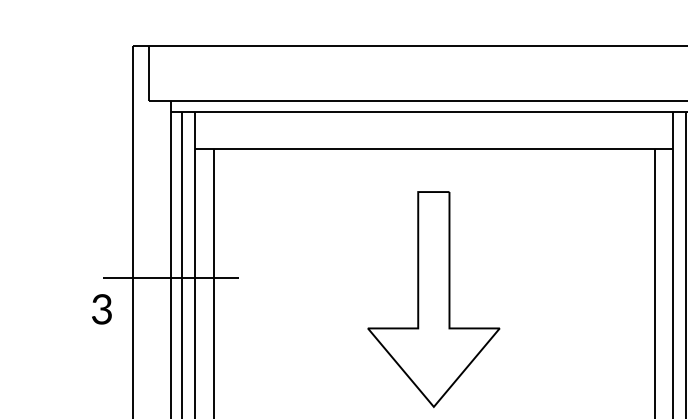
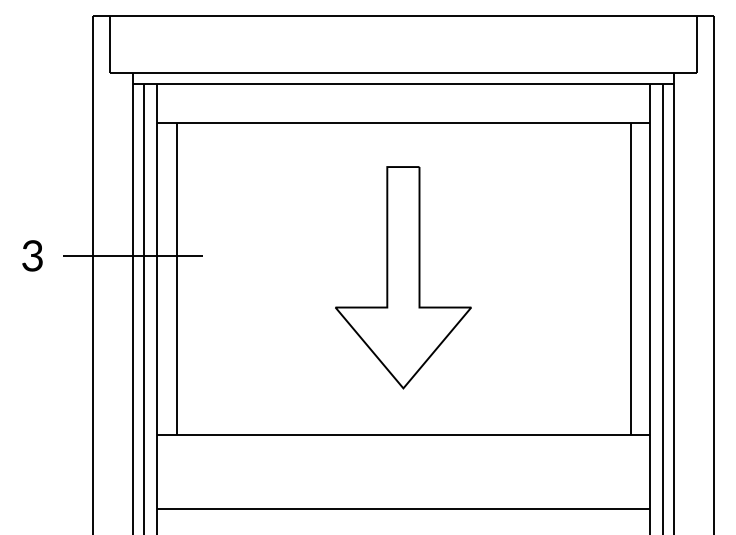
text: (101, 308) -> (32, 255), moved

